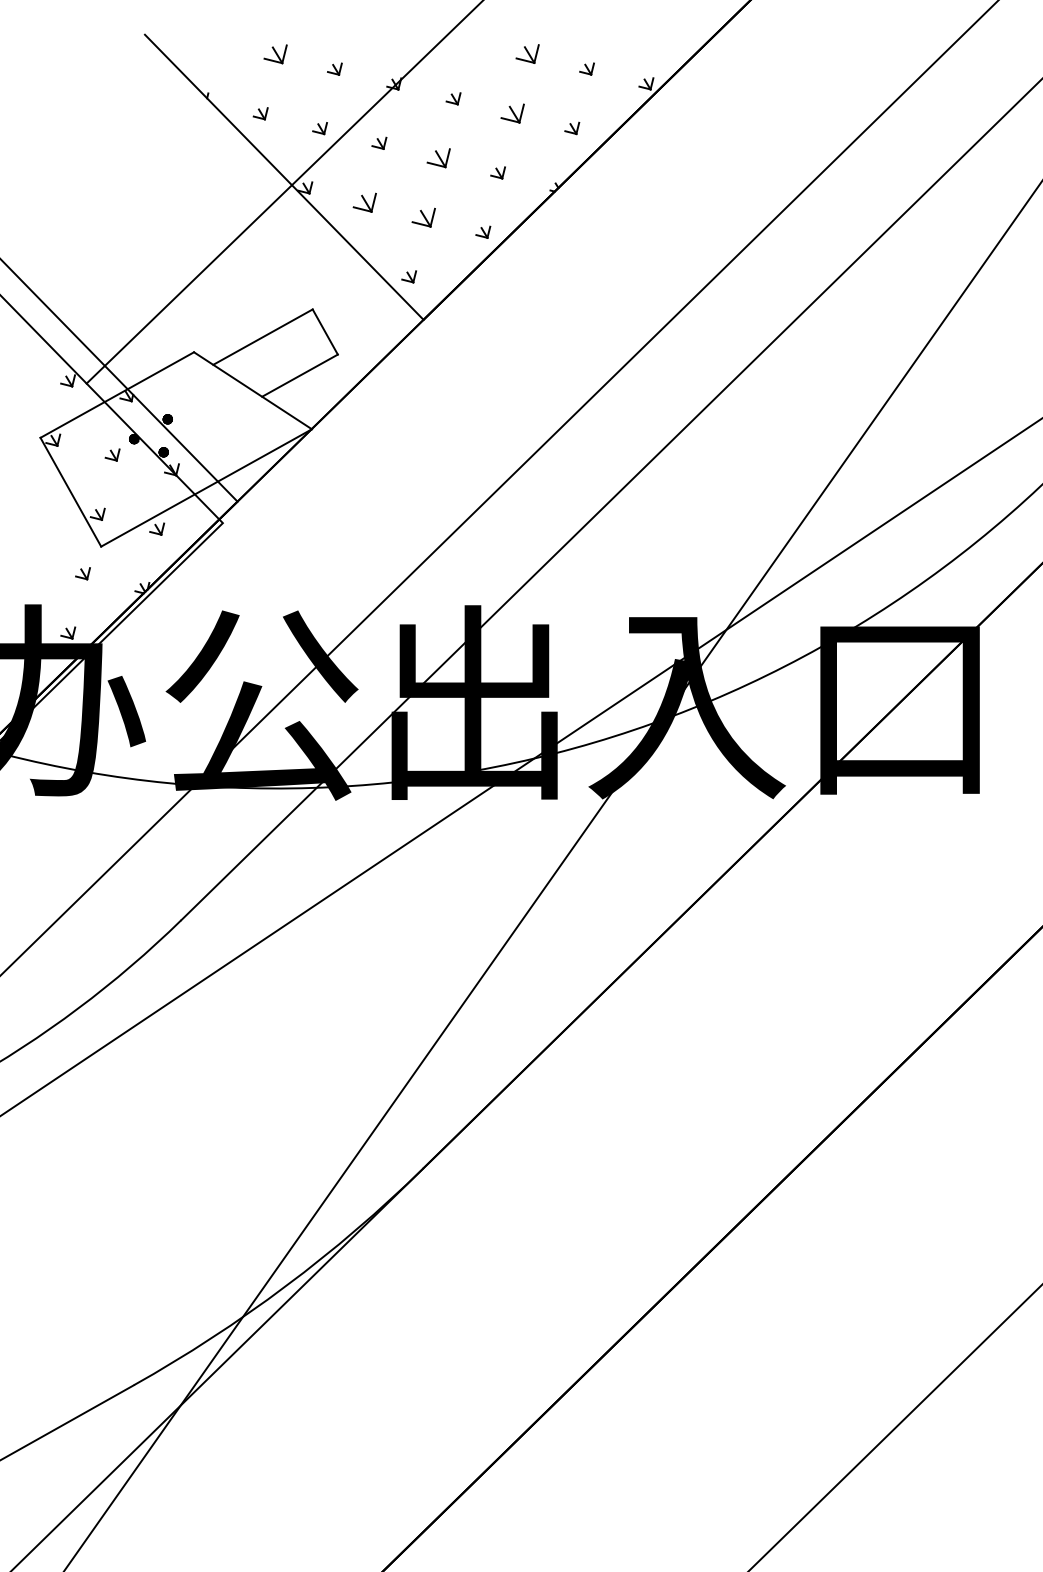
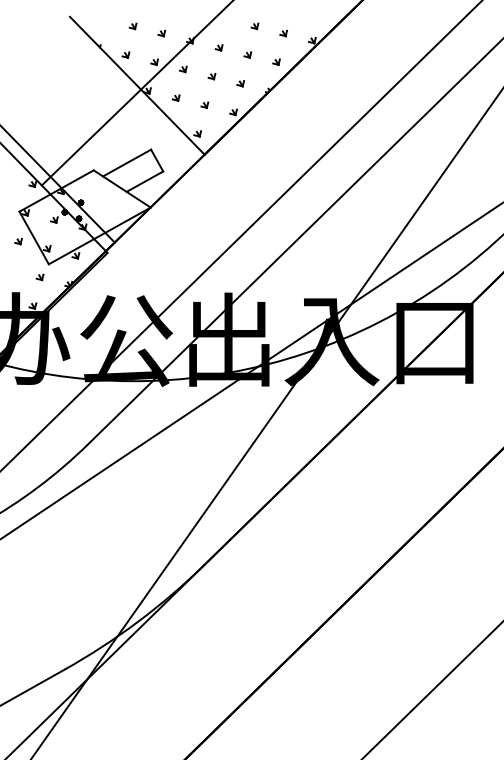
part: (274, 54) -> (132, 26), size x0.62
part: (526, 54) -> (254, 26), size x0.62
part: (512, 112) -> (247, 54), size x0.62
part: (437, 158) -> (211, 76), size x0.62
part: (363, 201) -> (175, 97), size x0.62
part: (423, 215) -> (204, 104), size x0.62
part: (38, 499) -> (18, 241), added

